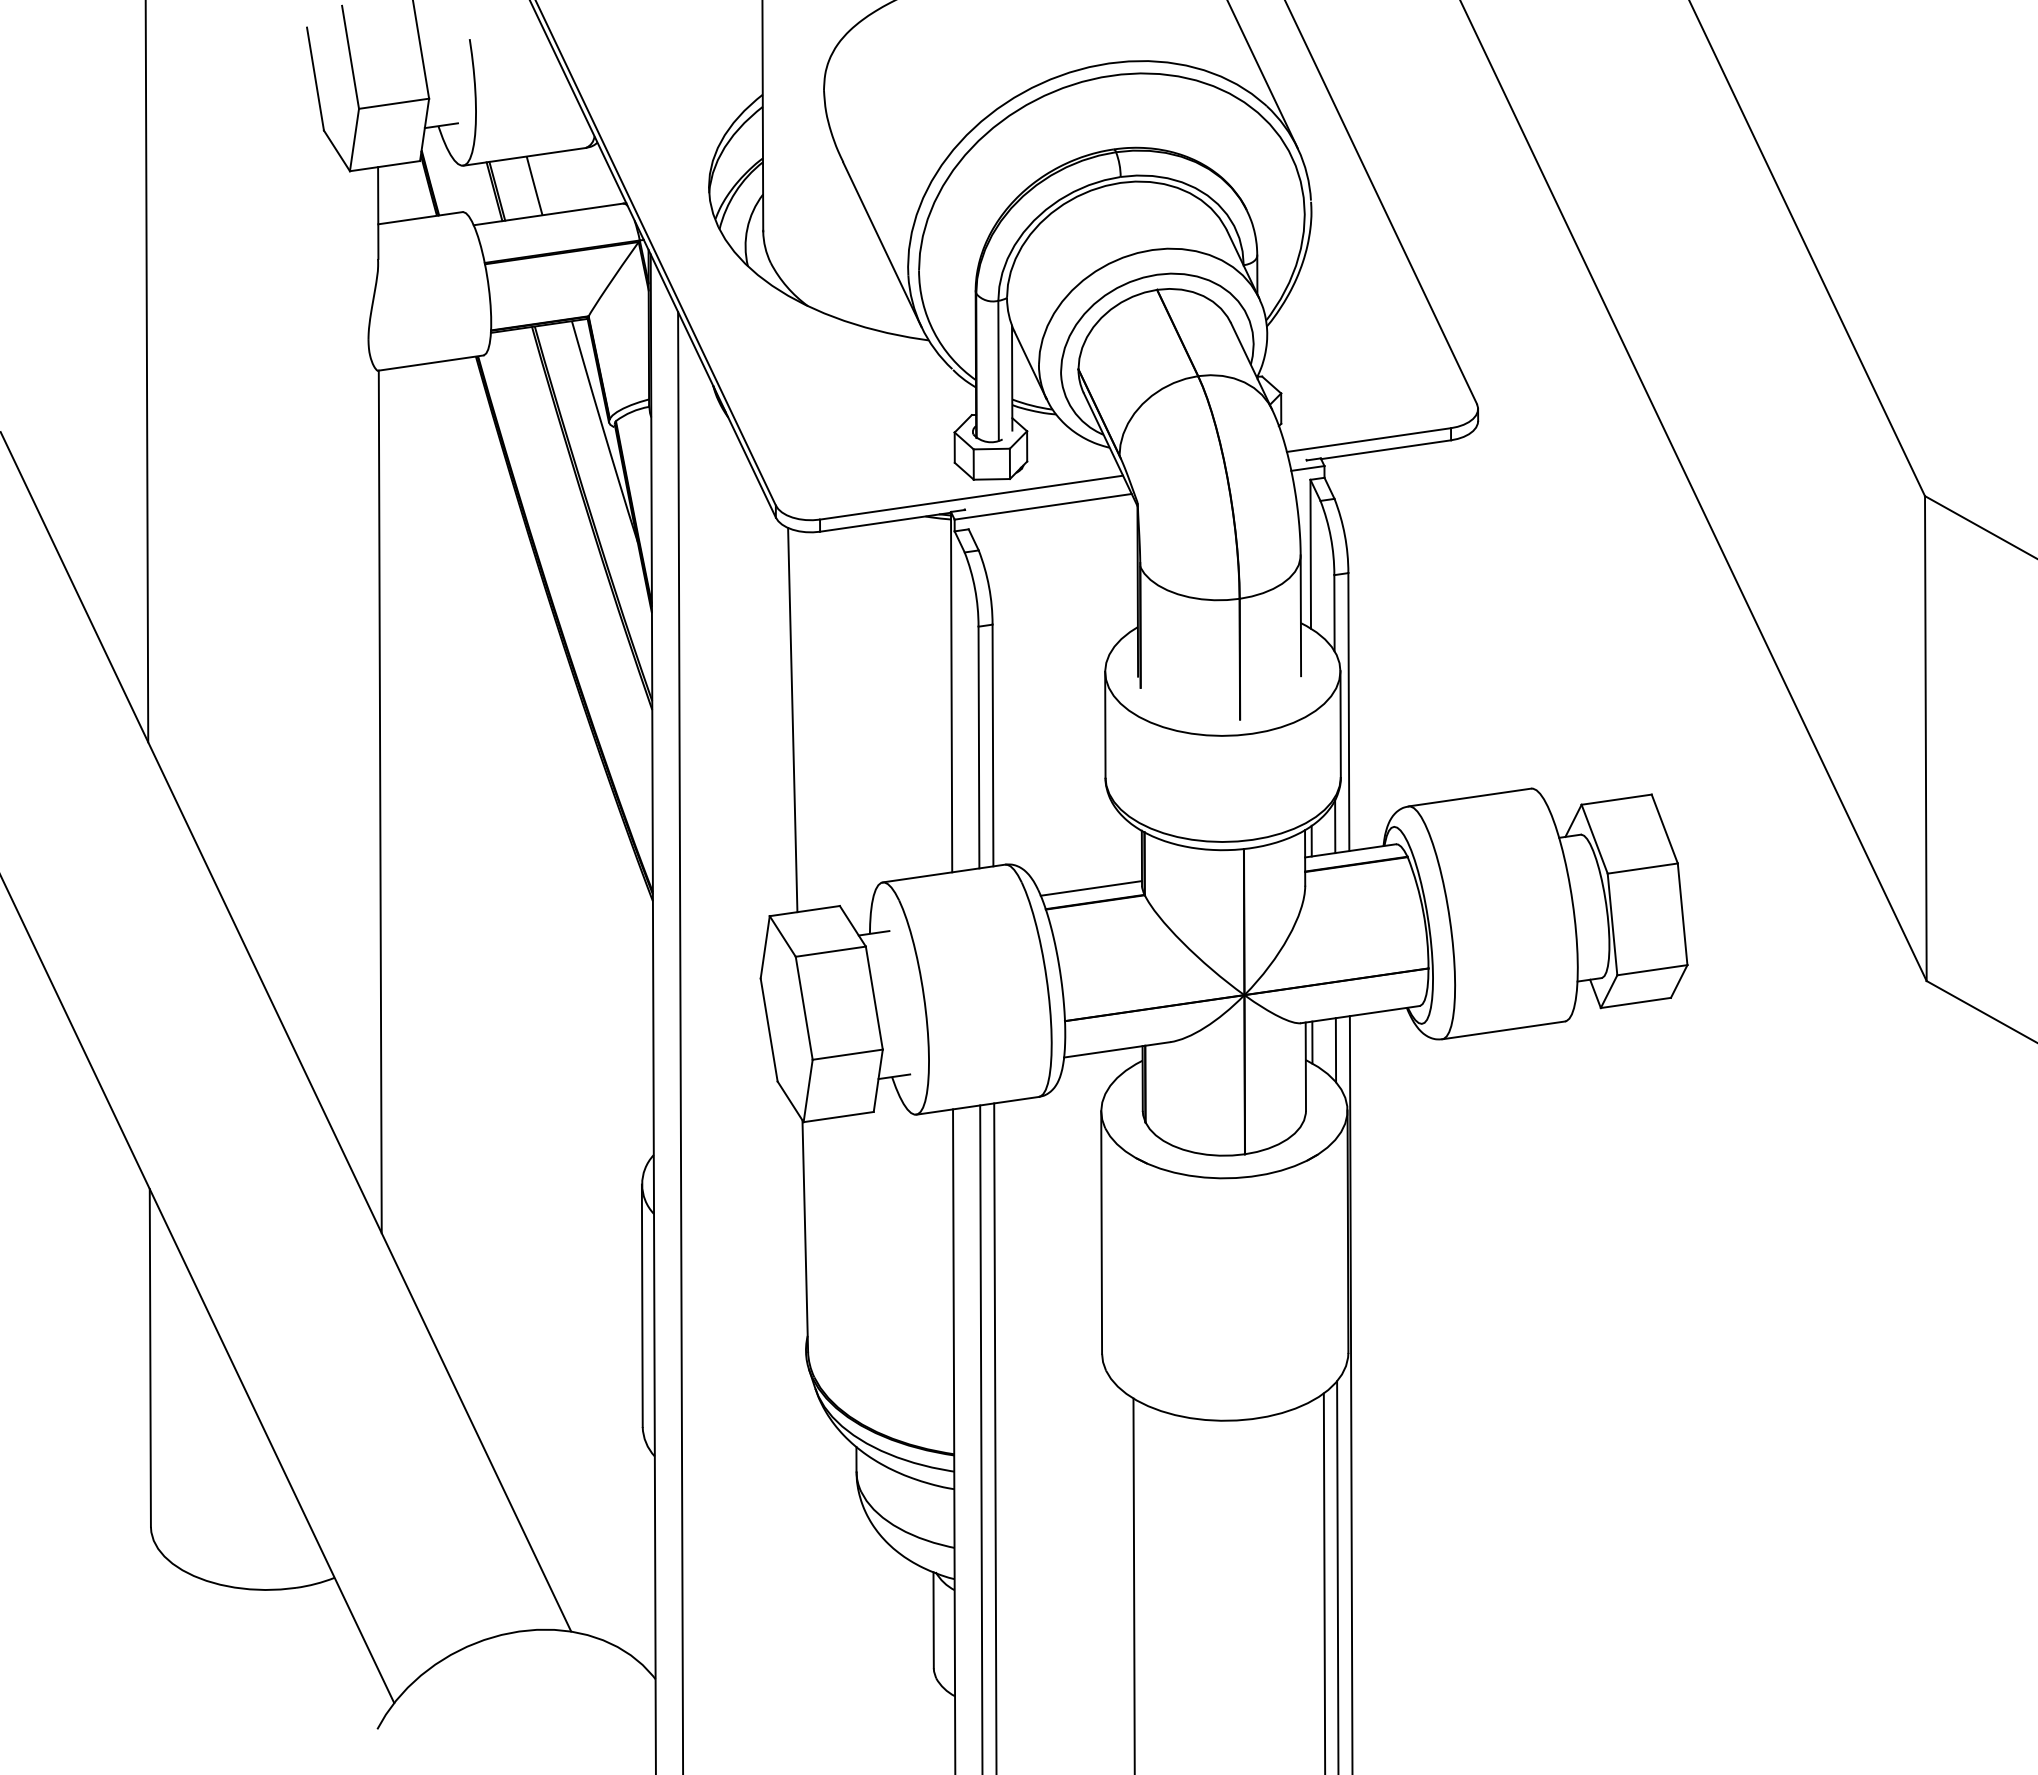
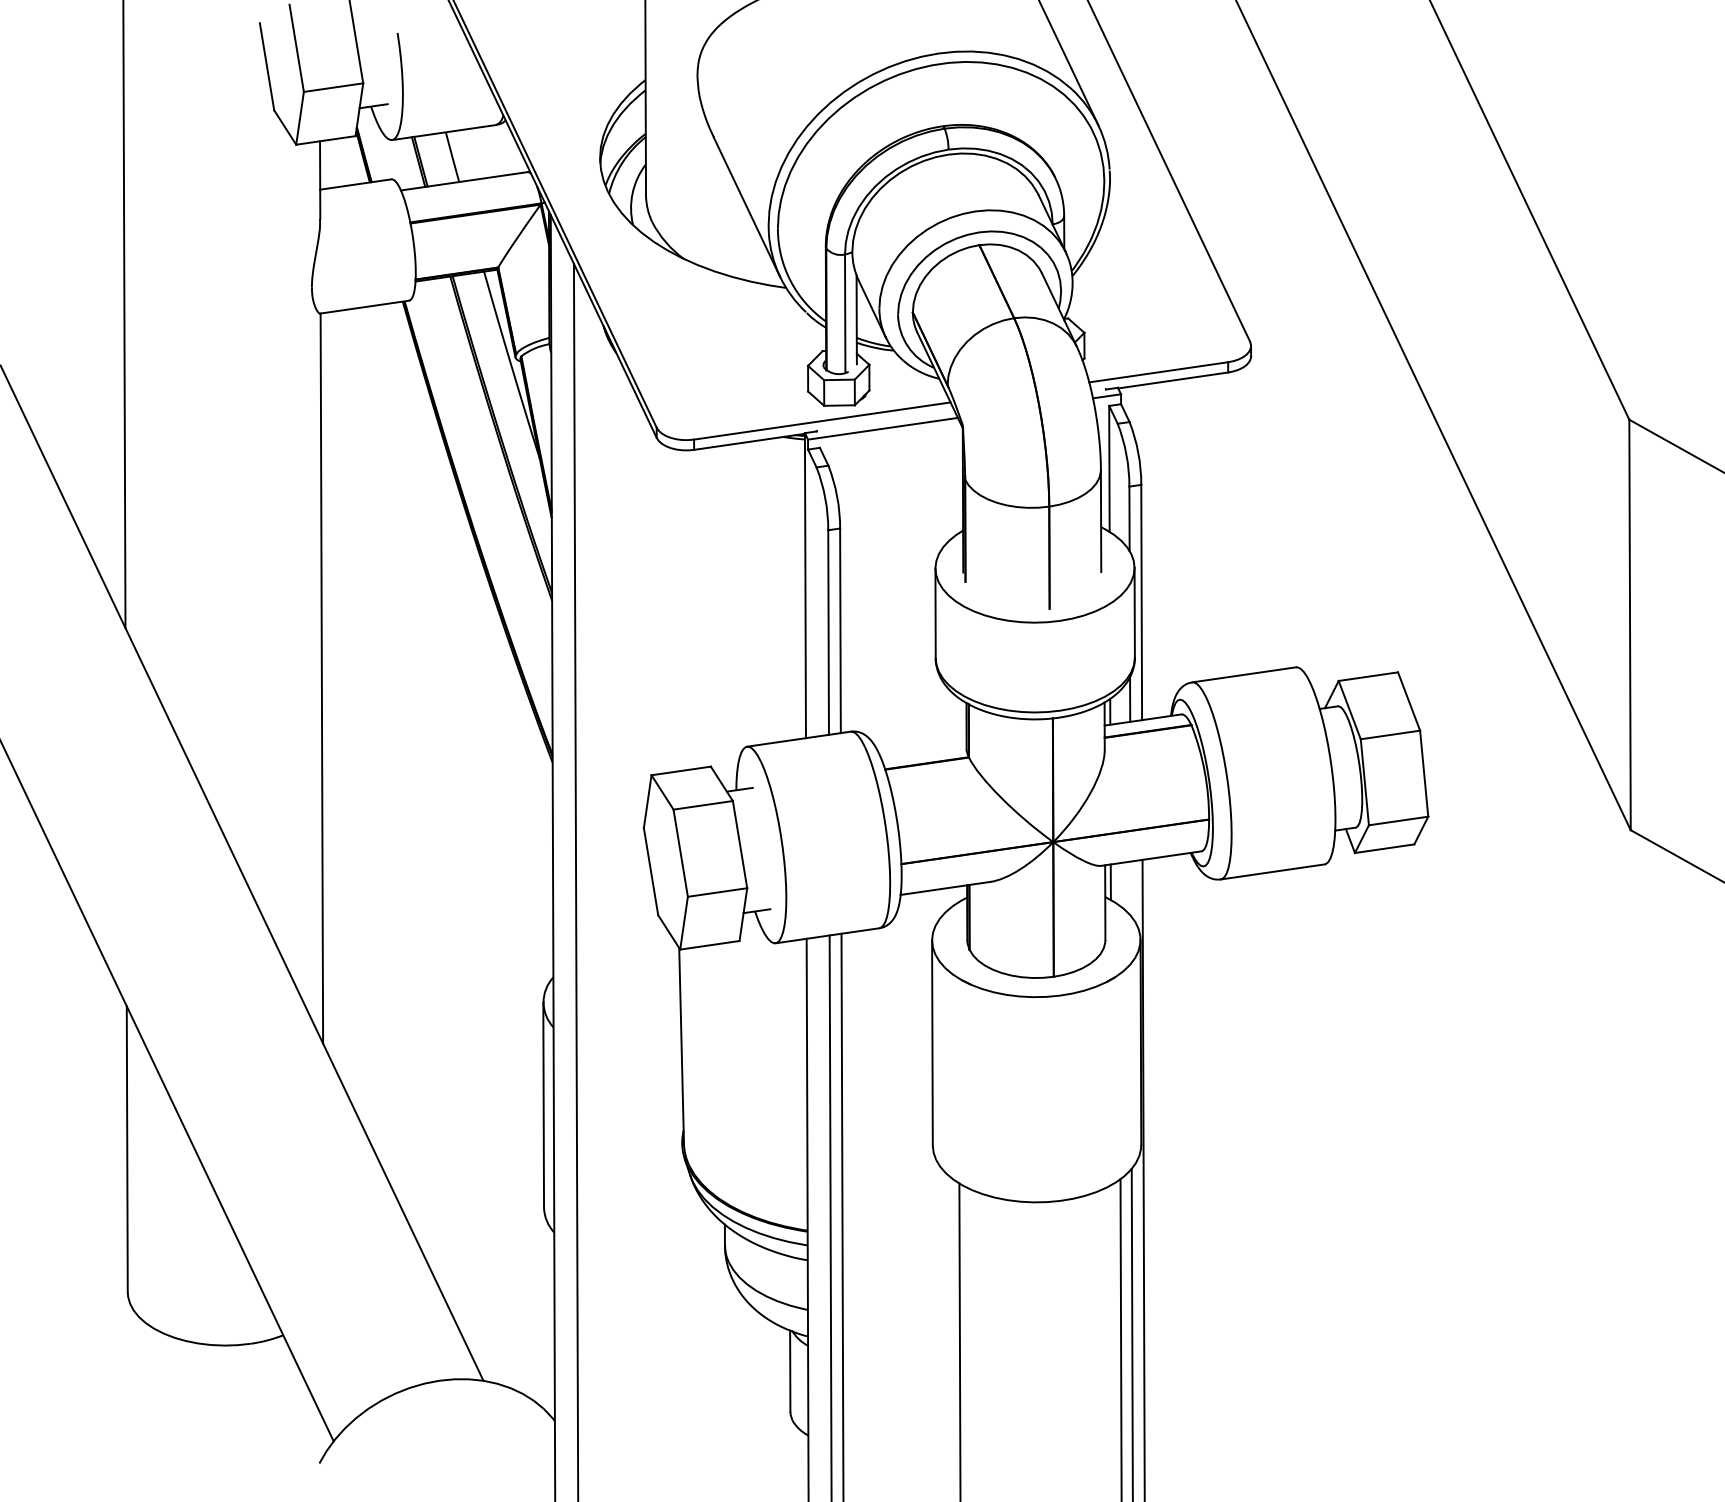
line: (792, 720) -> (670, 609), removed
line: (1091, 888) -> (923, 751), removed
line: (1335, 1050) -> (1130, 888), removed

